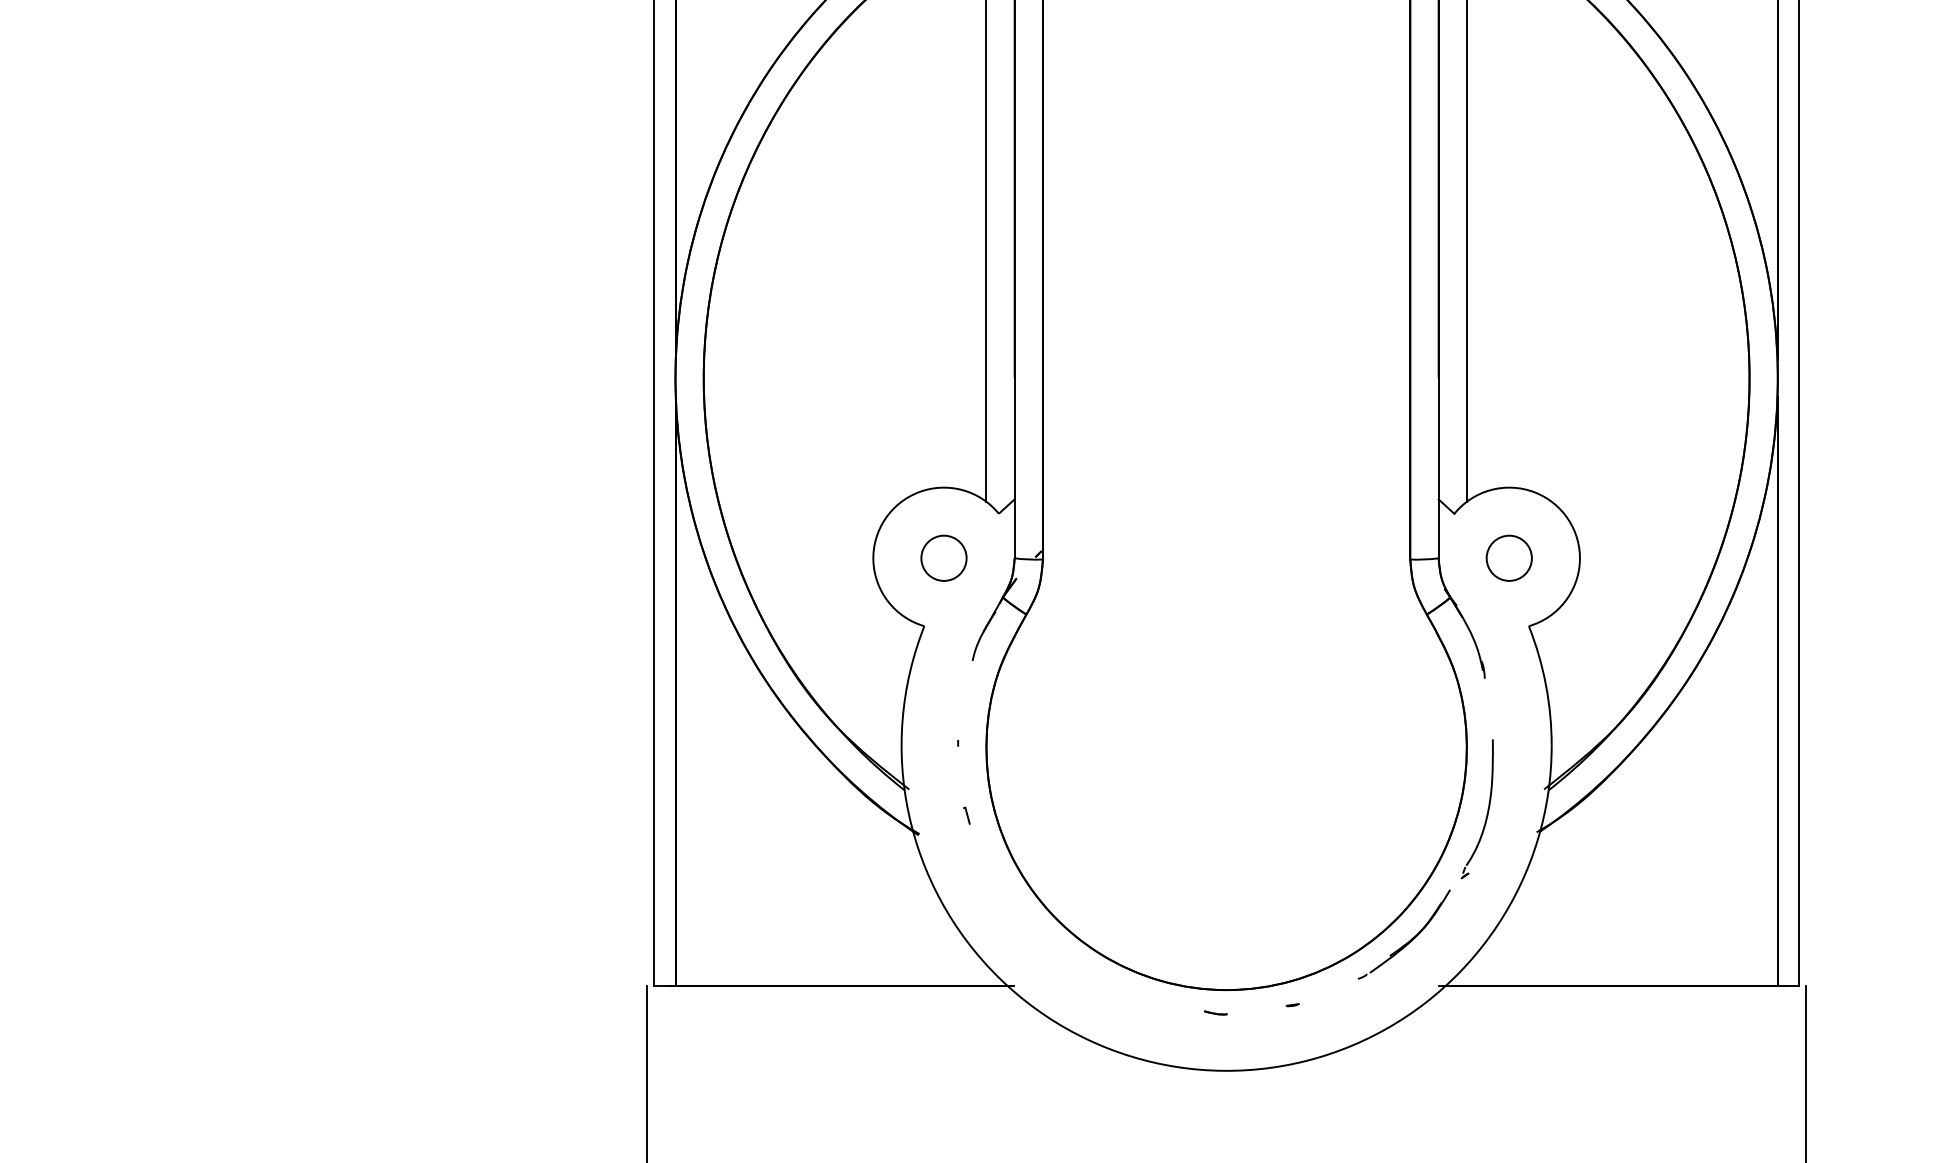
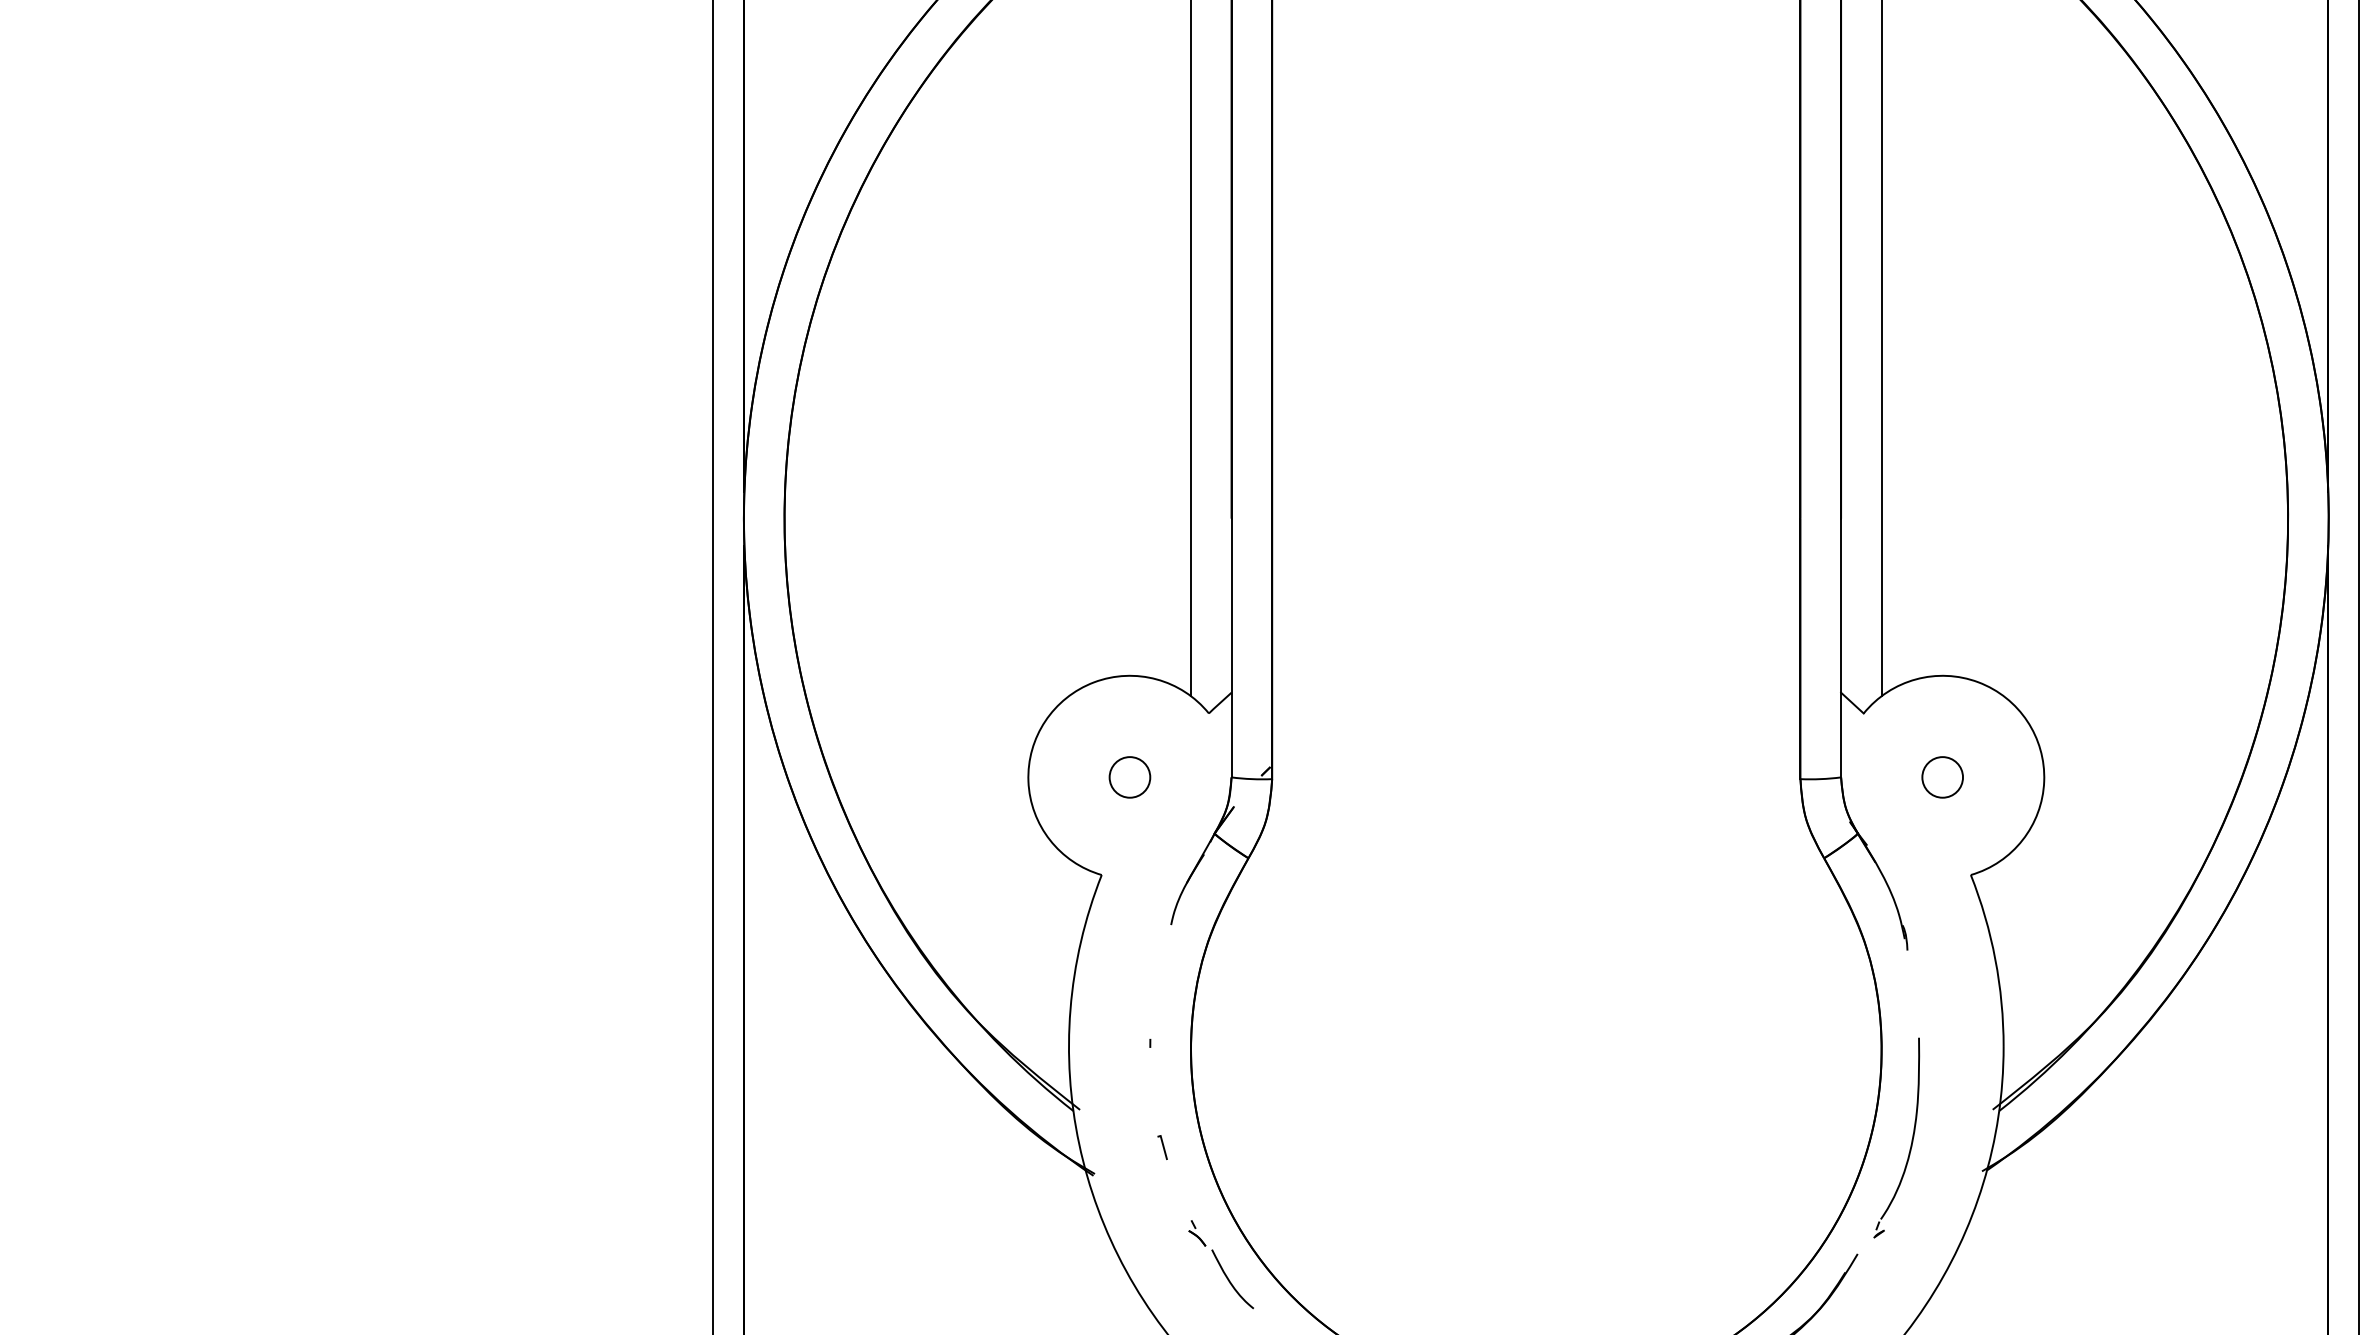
circle: (943, 558) -> (1129, 777), size x0.62
circle: (1509, 558) -> (1942, 777), size x0.62
part: (1007, 896) -> (1221, 1263), added

